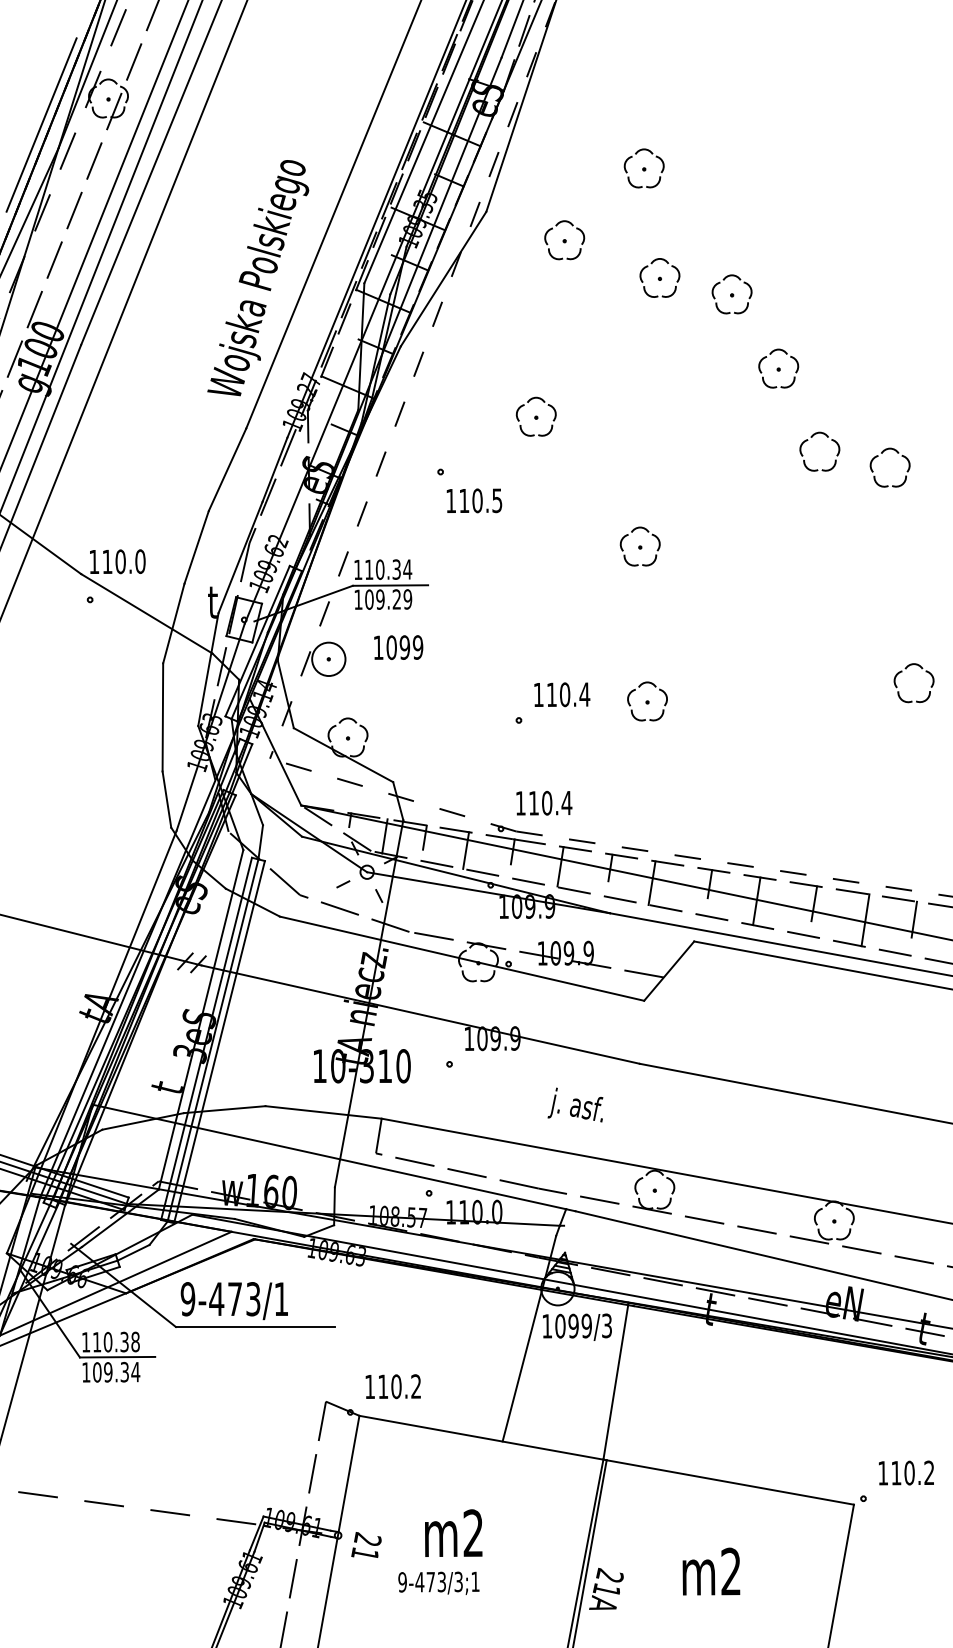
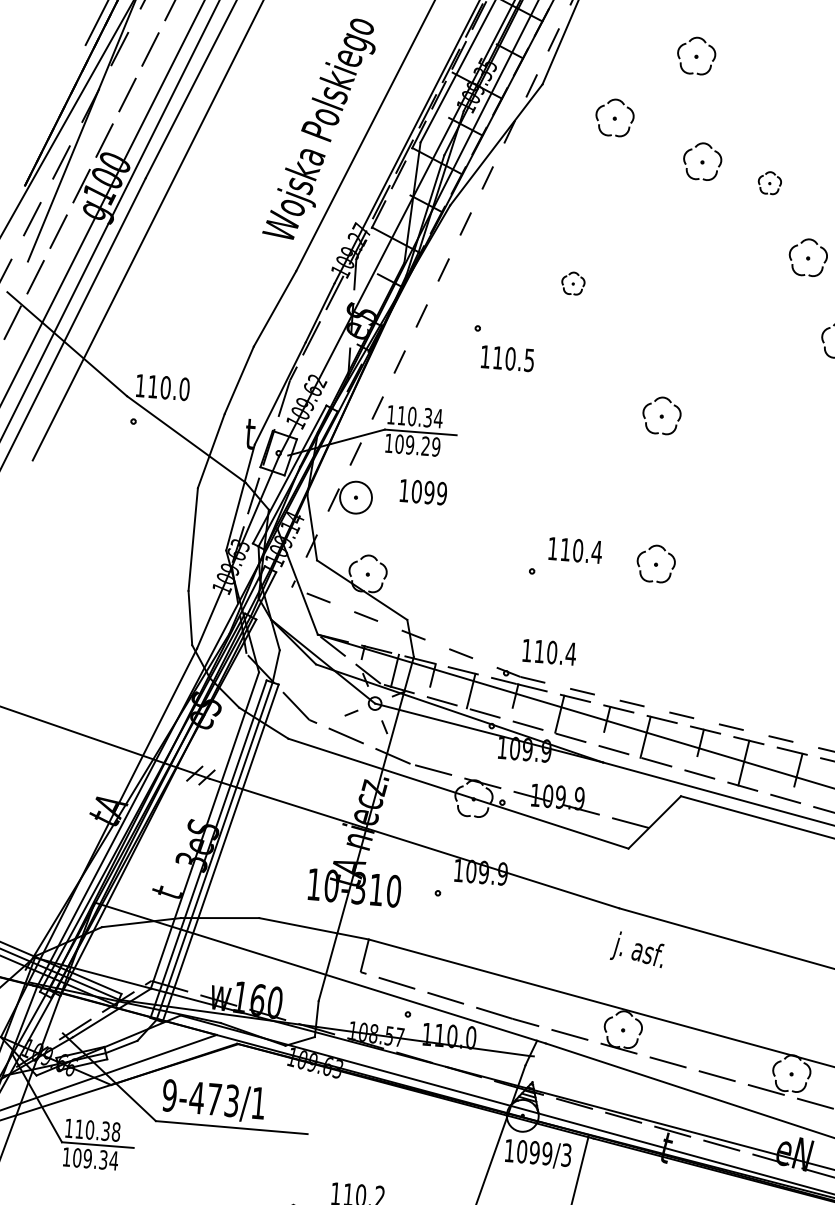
part: (731, 294) -> (769, 183), size x0.6
part: (535, 416) -> (572, 283), size x0.6
text: (575, 1104) -> (637, 948), moved

